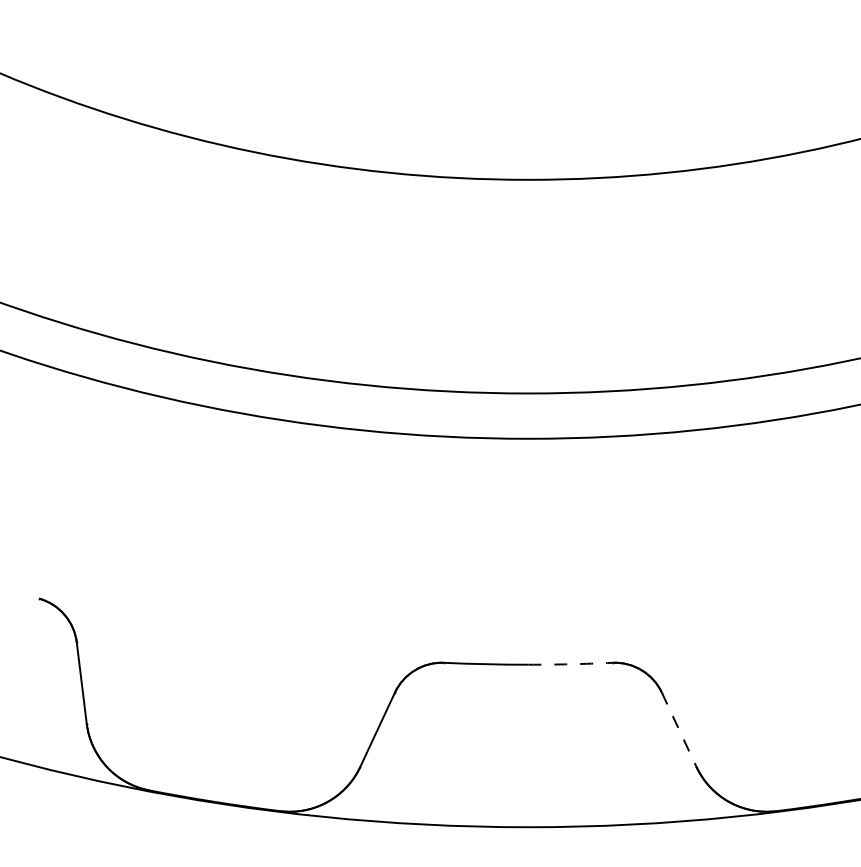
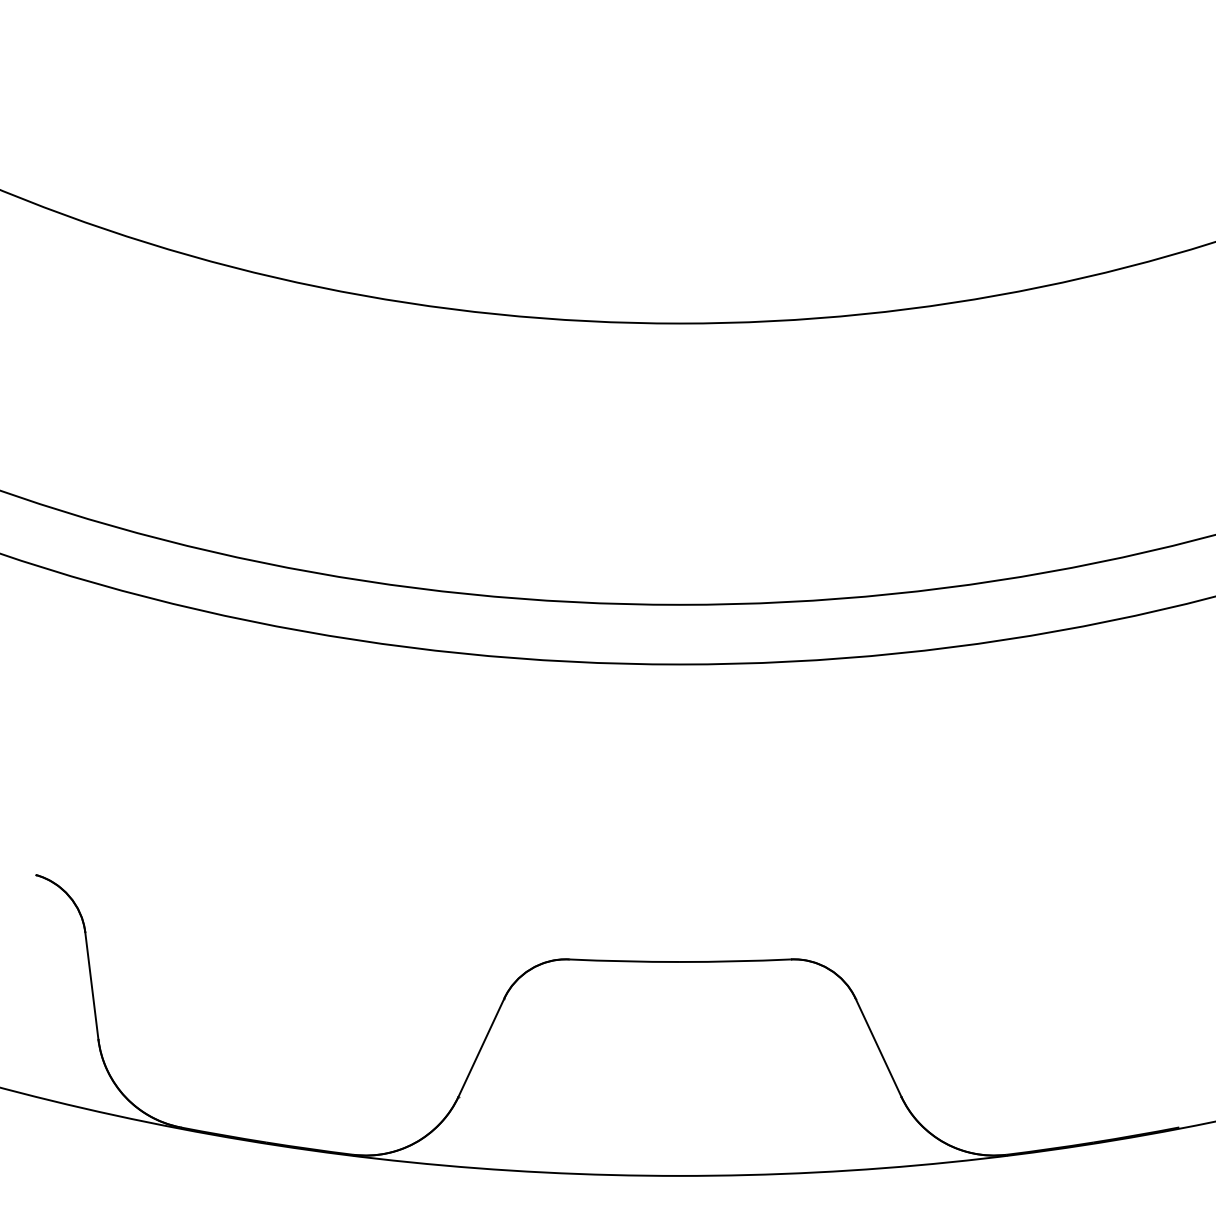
arc: (570, 664) -> (735, 961), dashed -> solid
line: (679, 729) -> (878, 1047), dashed -> solid

